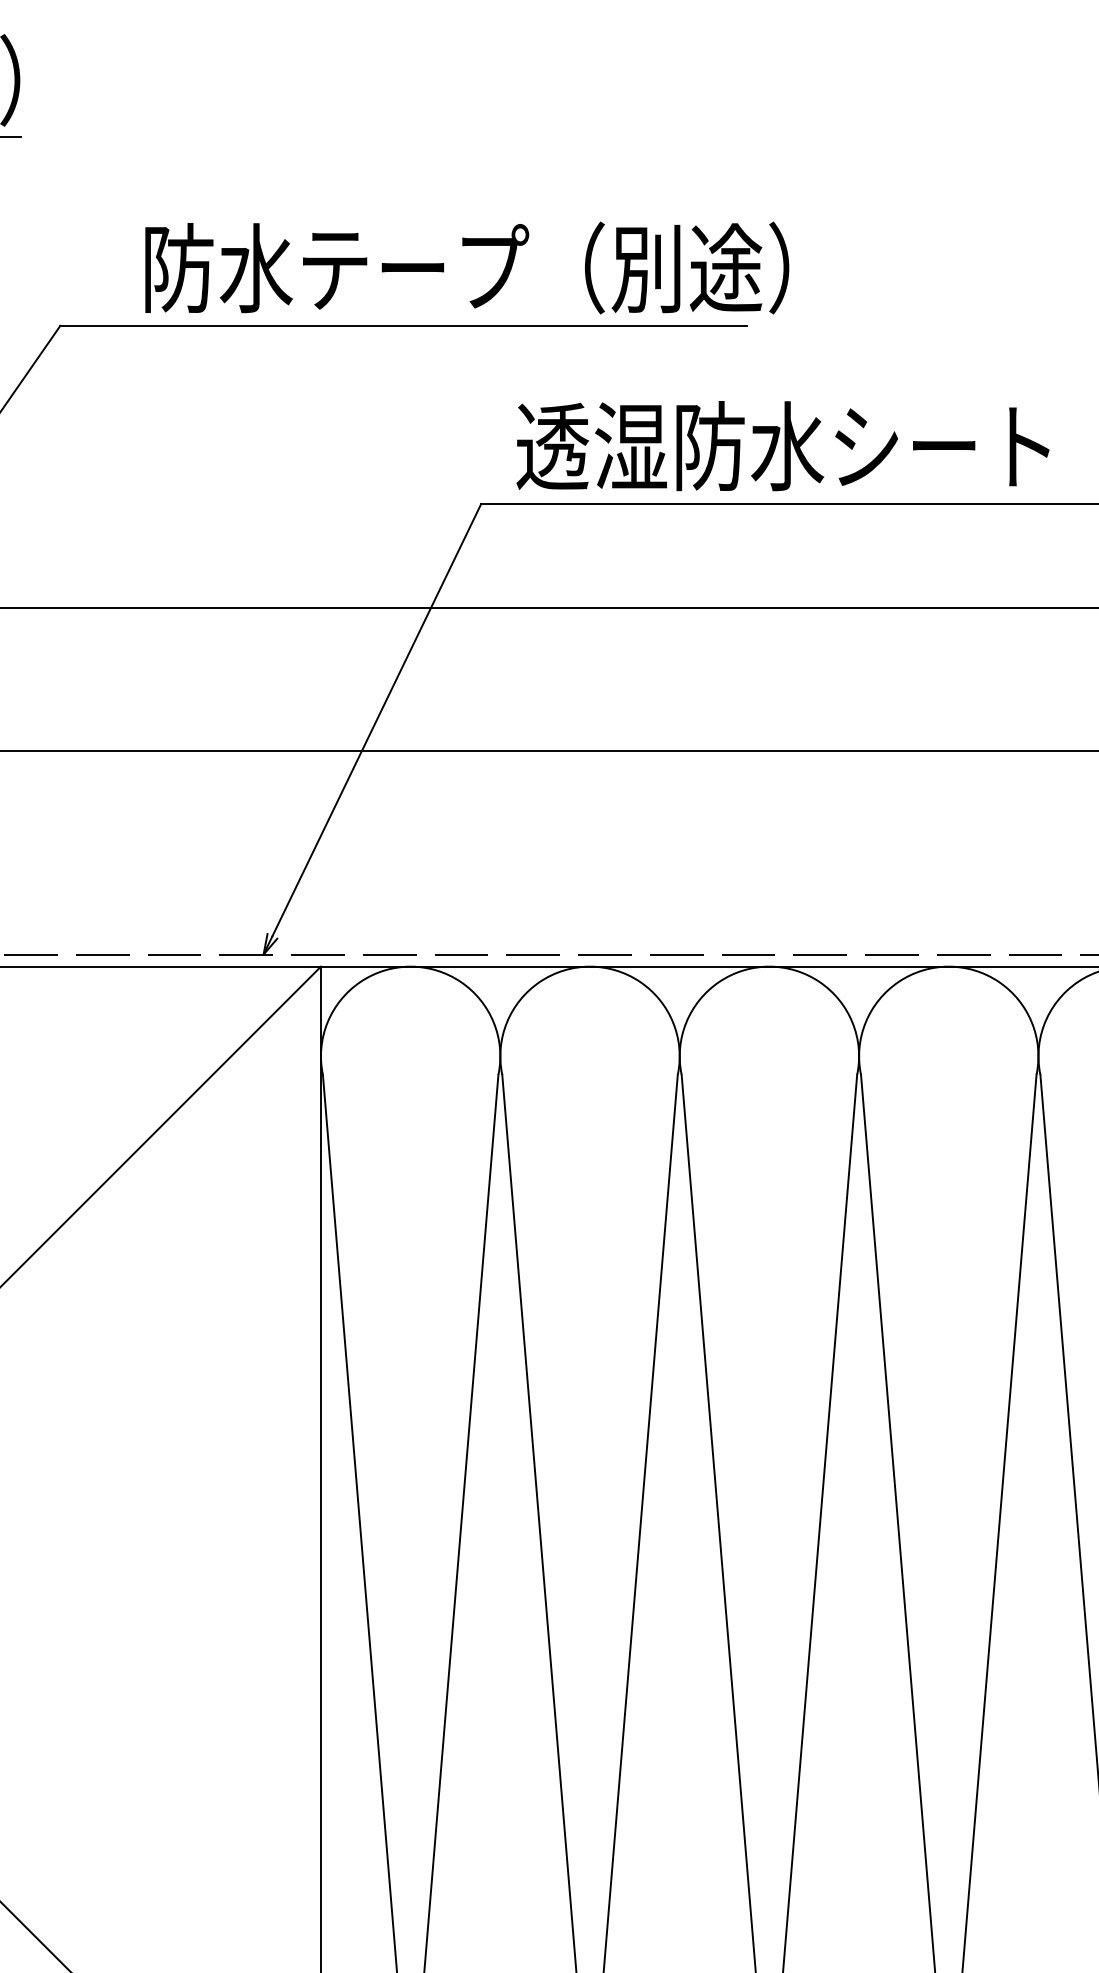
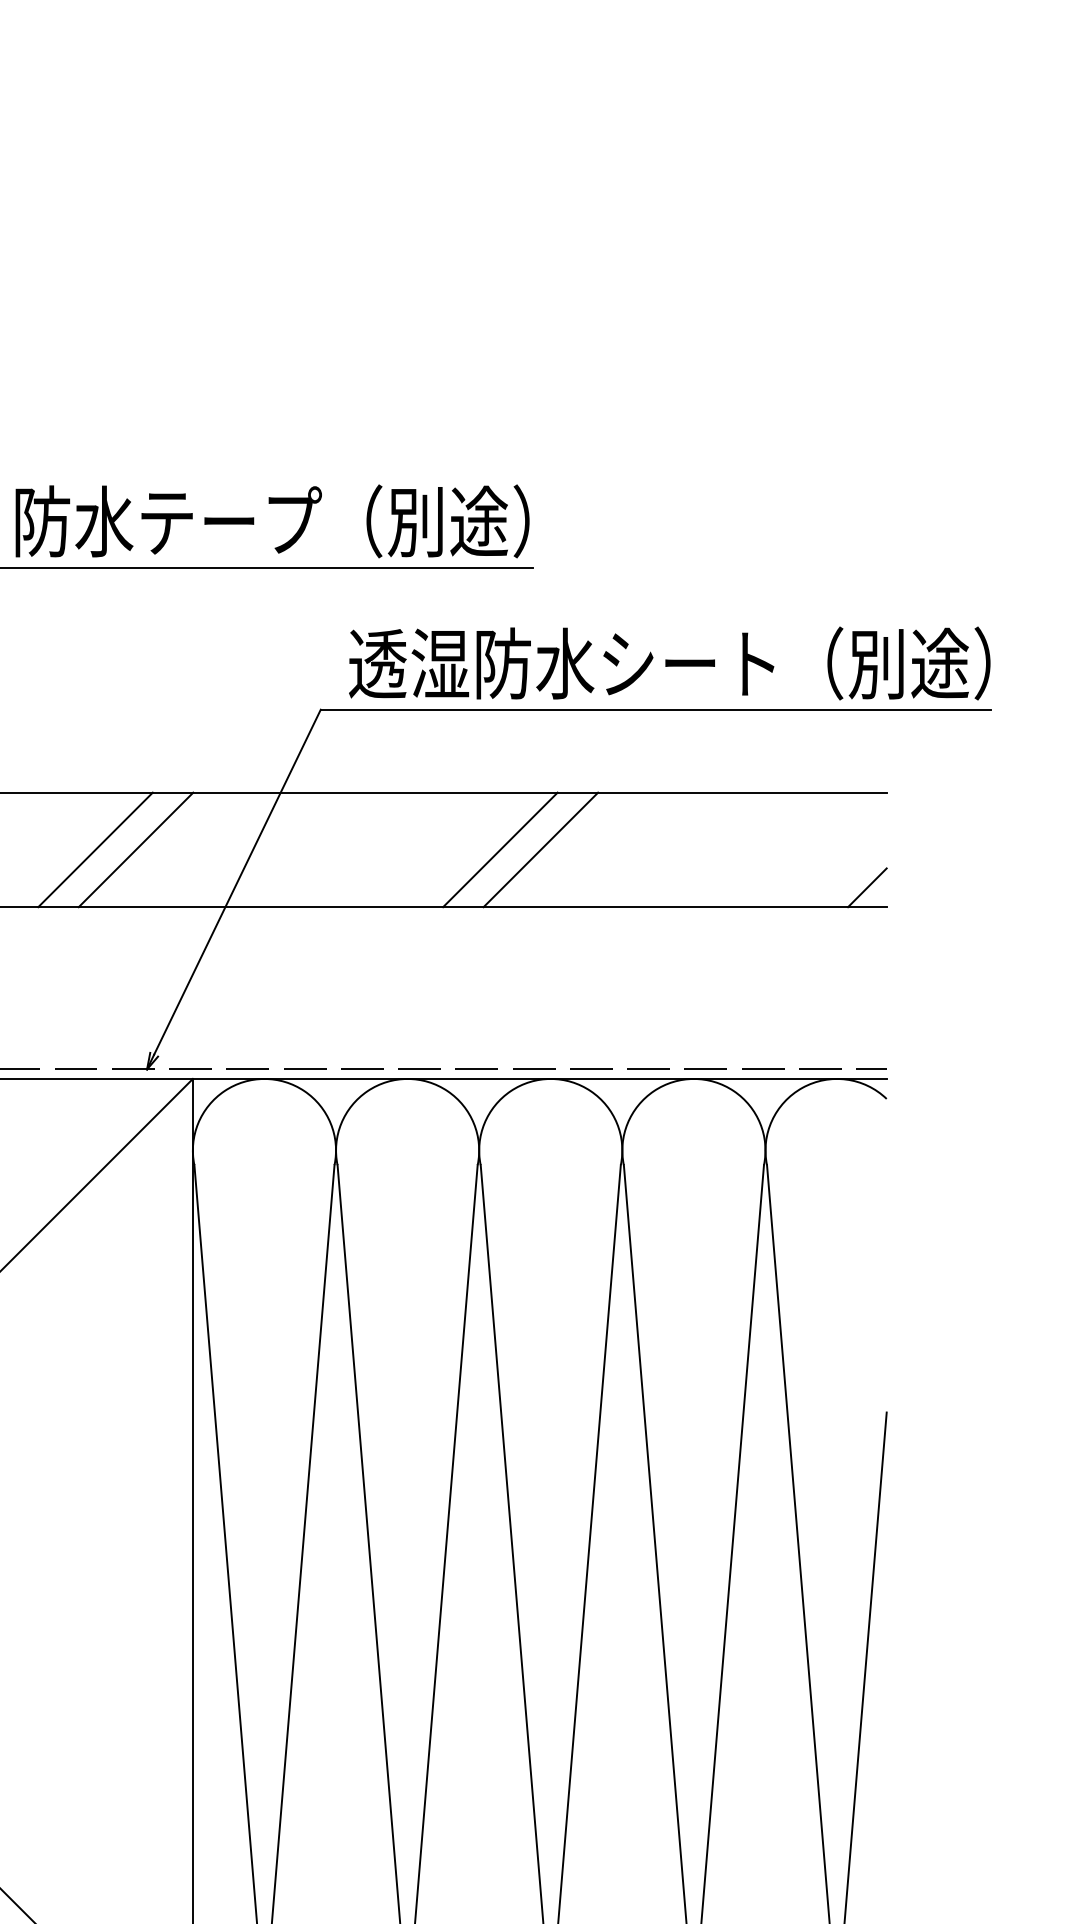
text: (467, 268) -> (272, 521), moved
line: (198, 679) -> (95, 849), added
line: (249, 679) -> (135, 849), added
line: (706, 679) -> (500, 849), added
line: (756, 679) -> (540, 849), added

